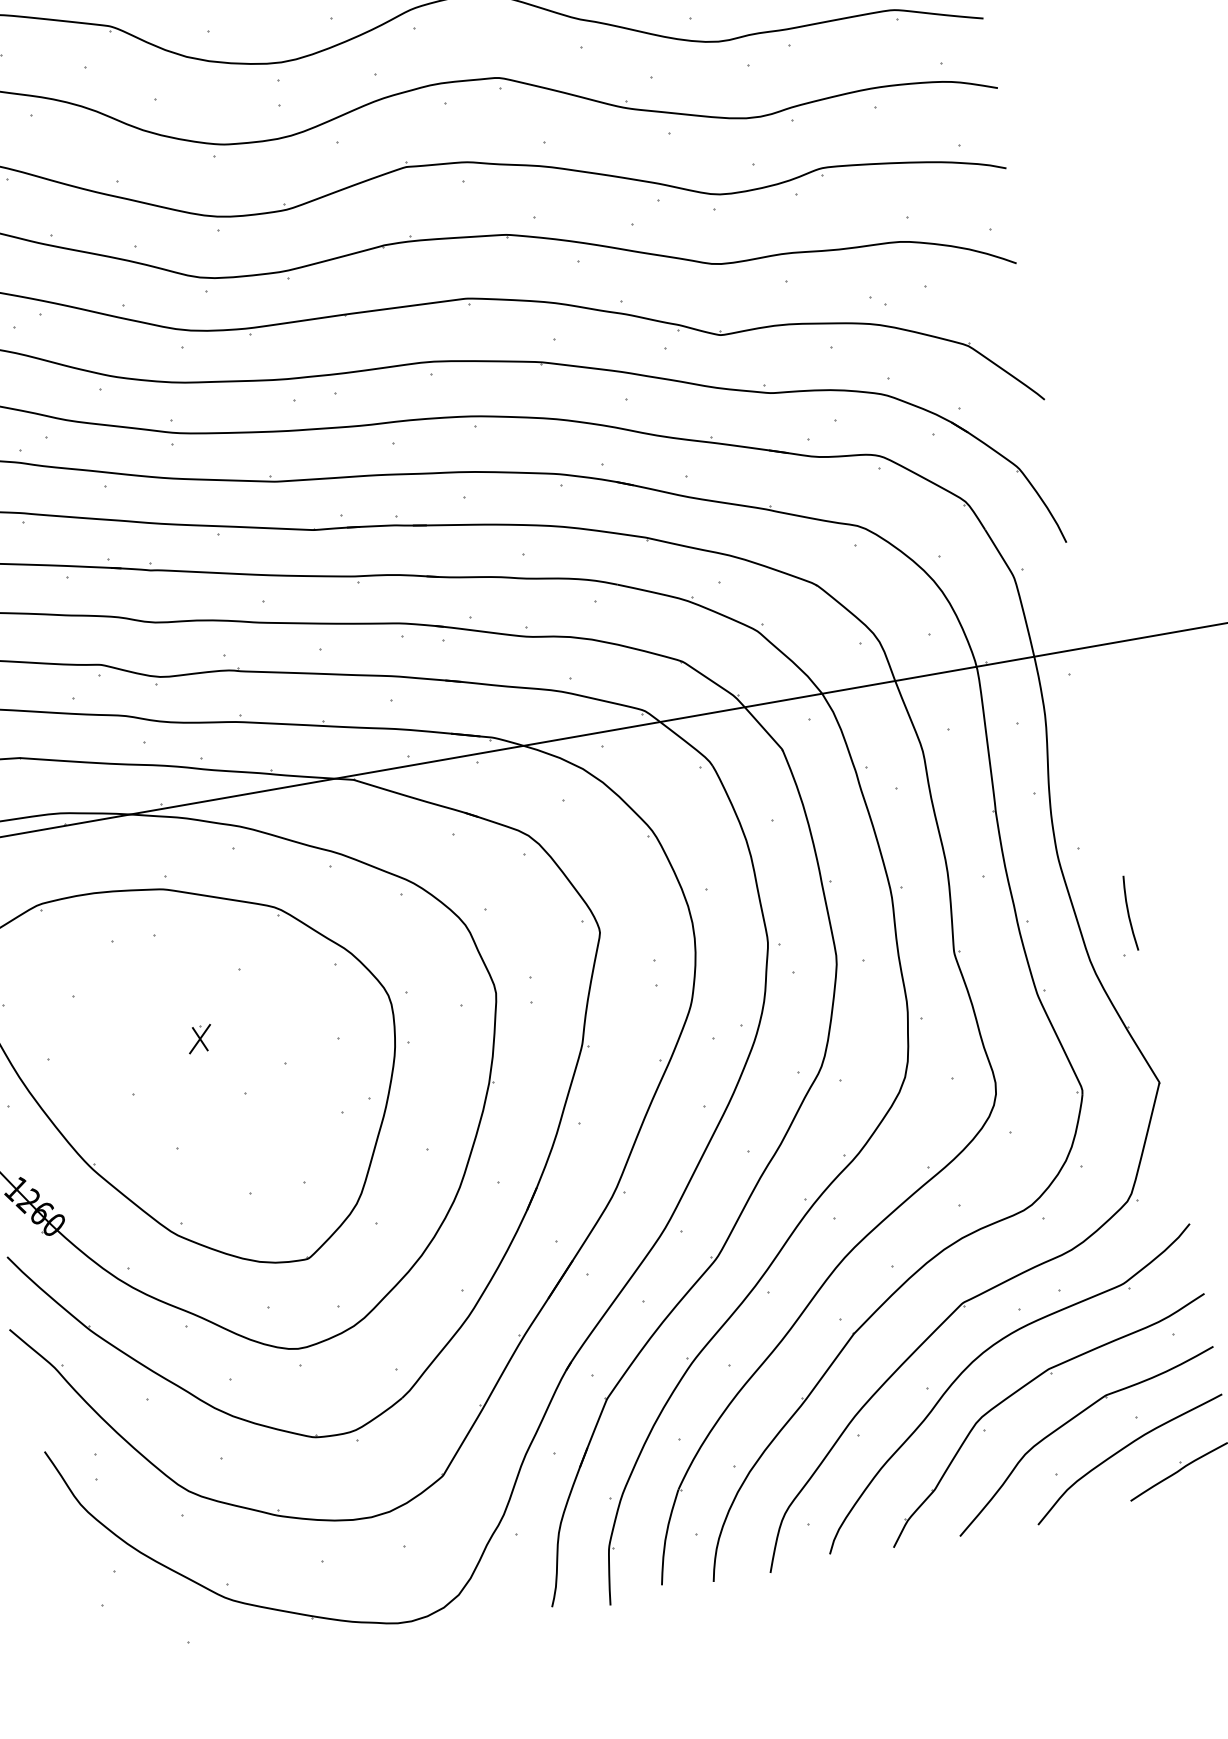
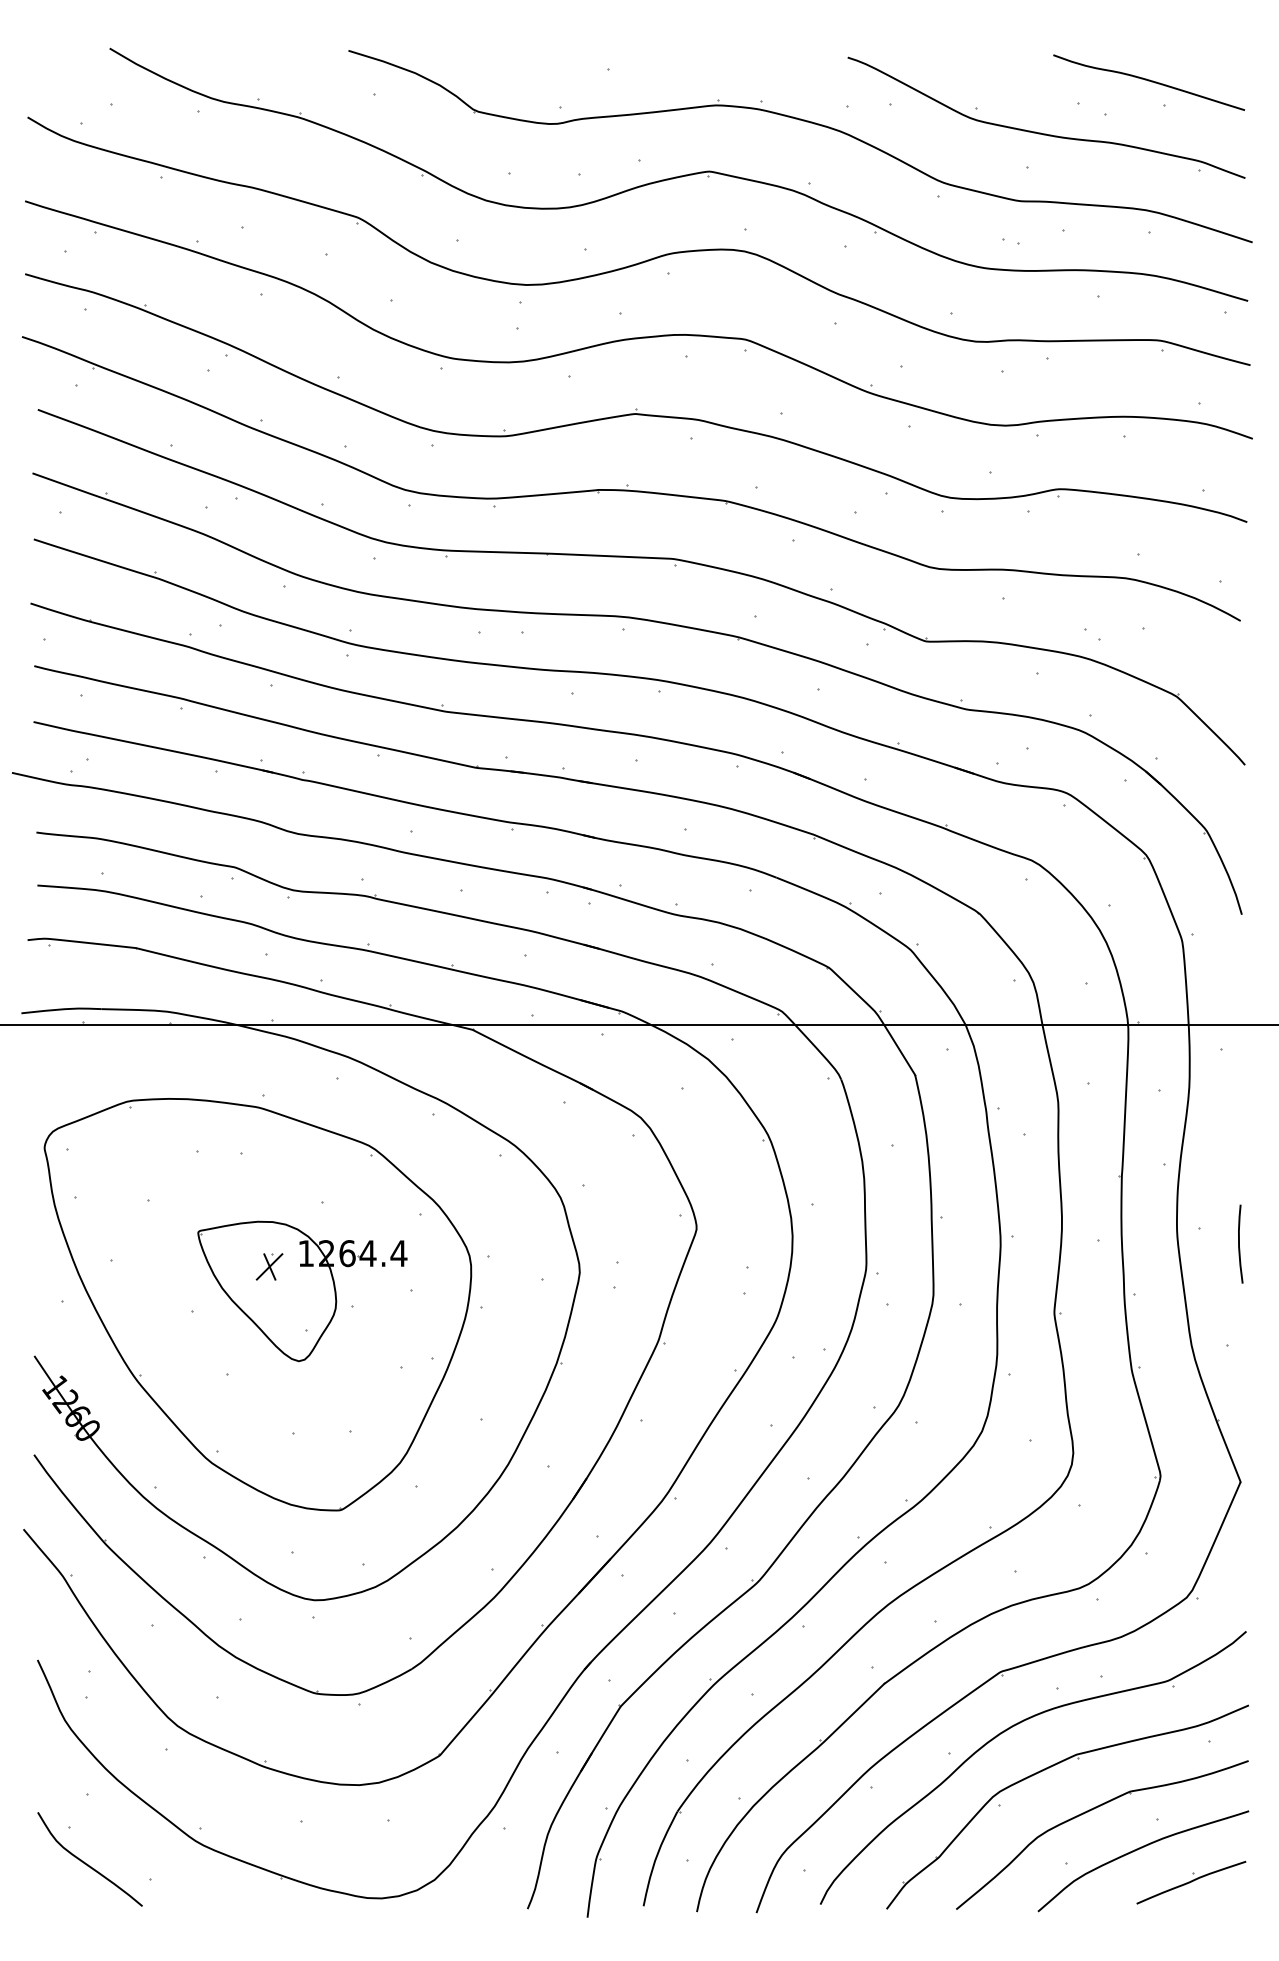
curve: (1128, 912) -> (1239, 1243), moved
part: (235, 1057) -> (302, 1291), added
curve: (125, 1636) -> (87, 1863), added

